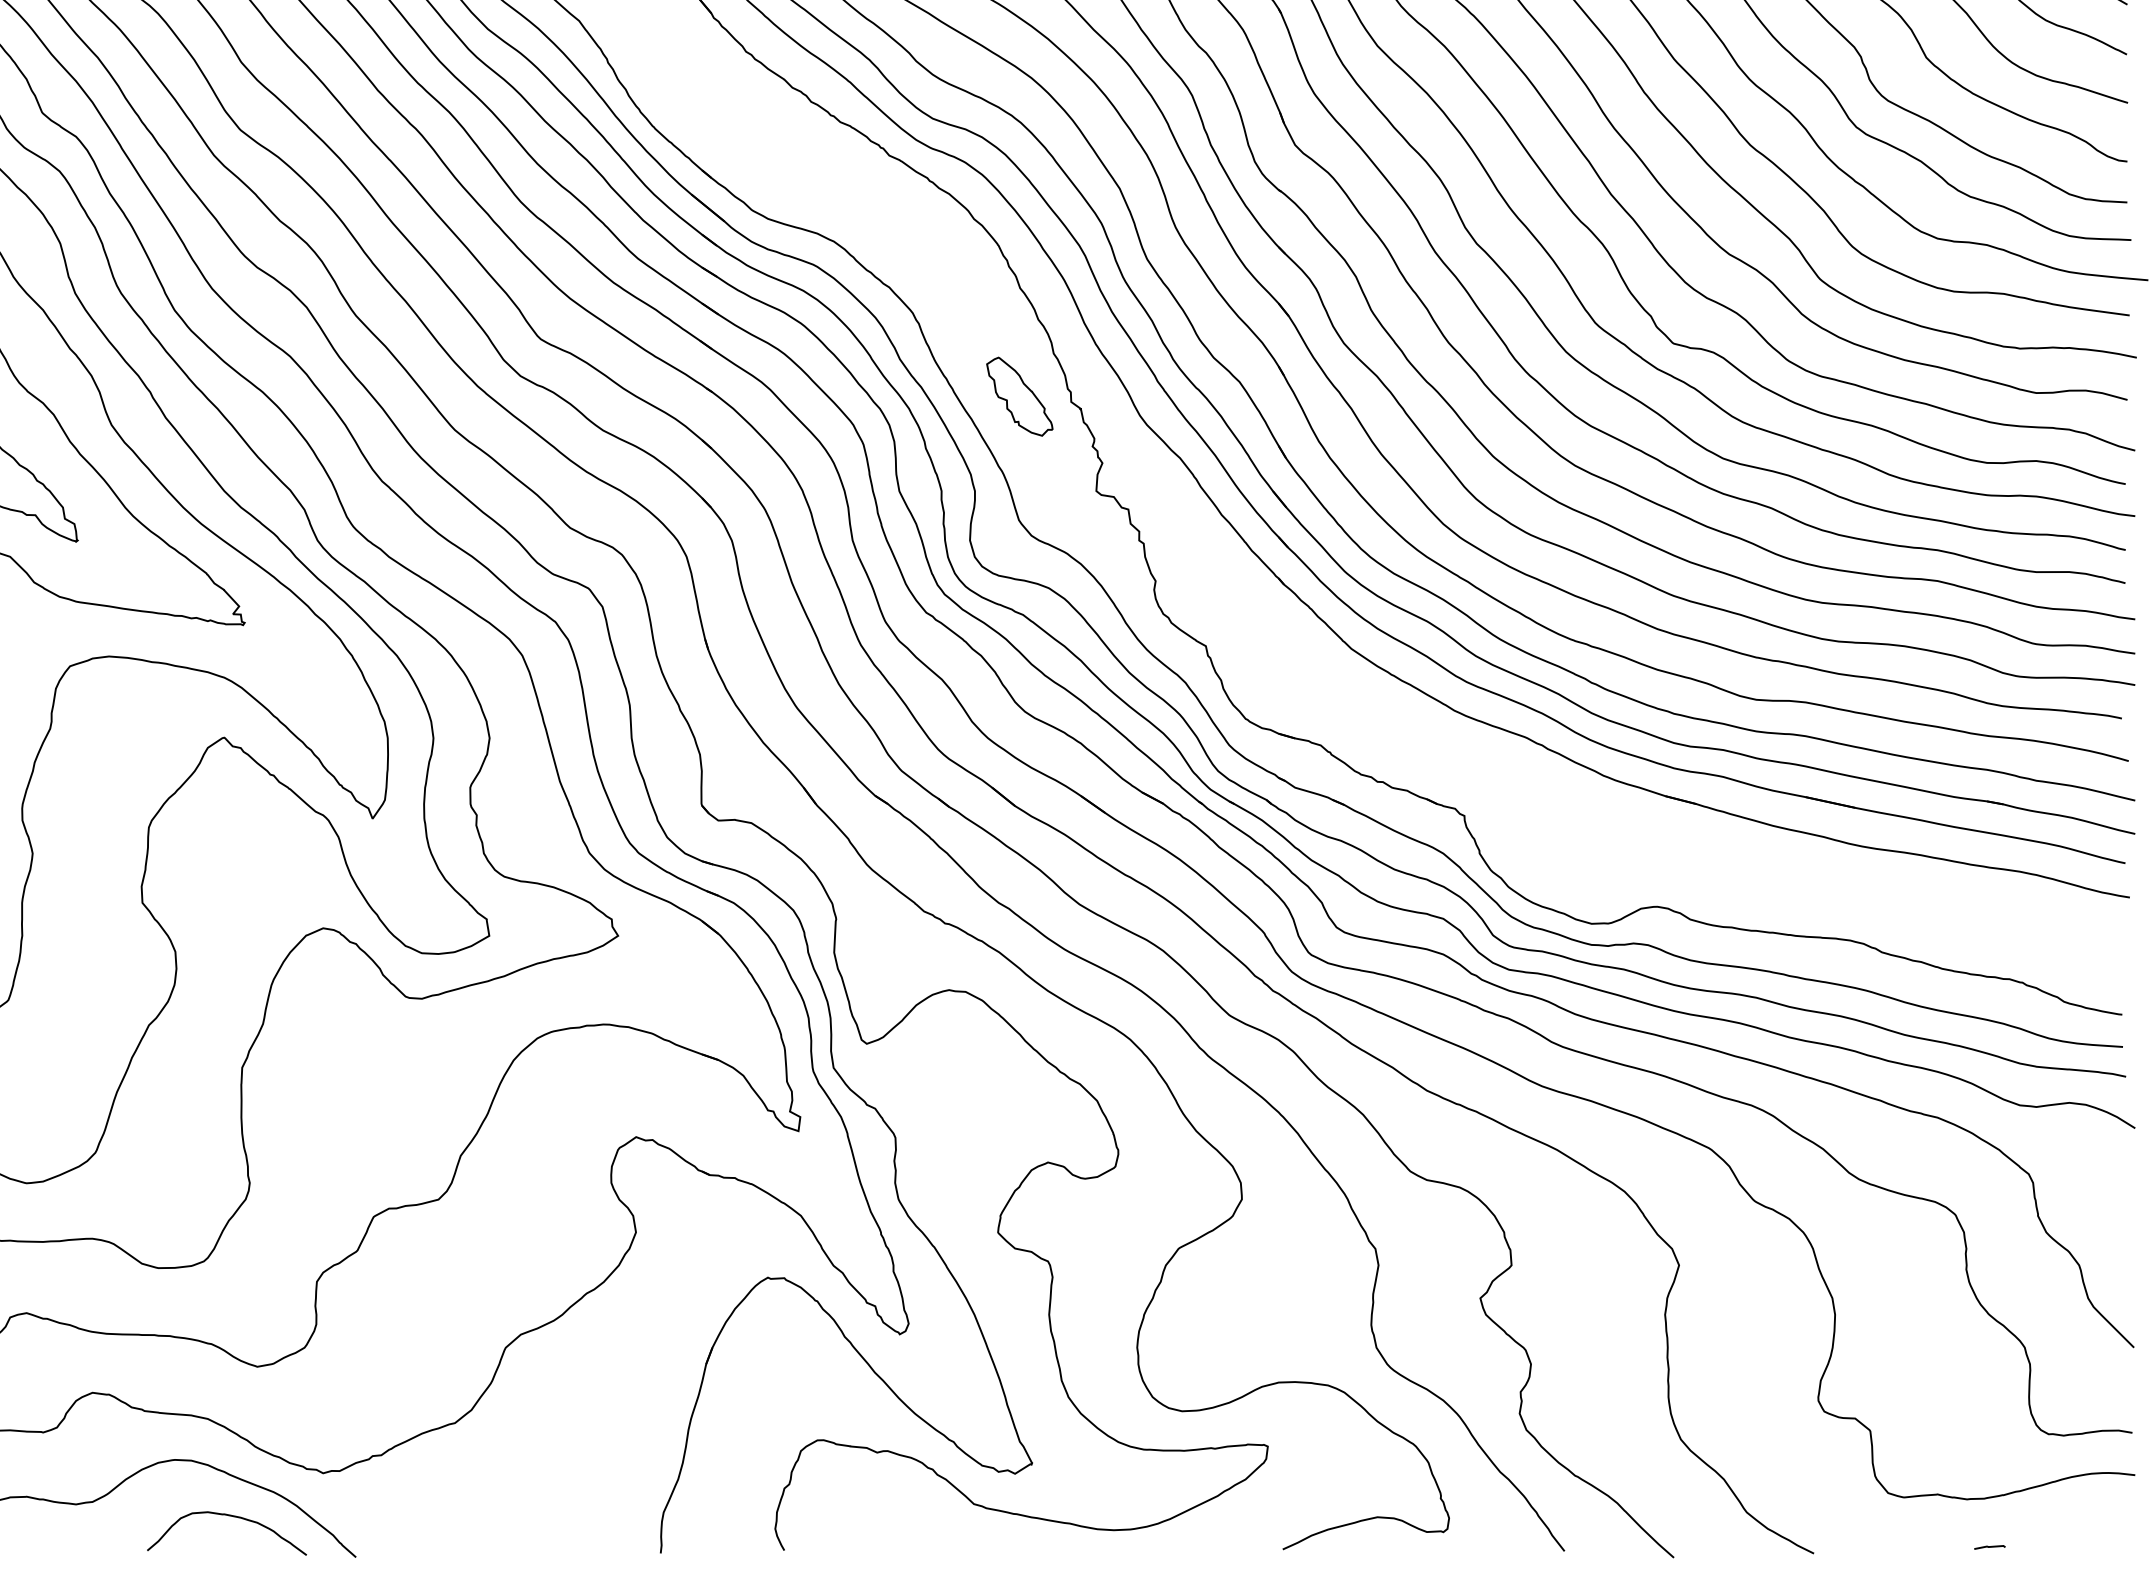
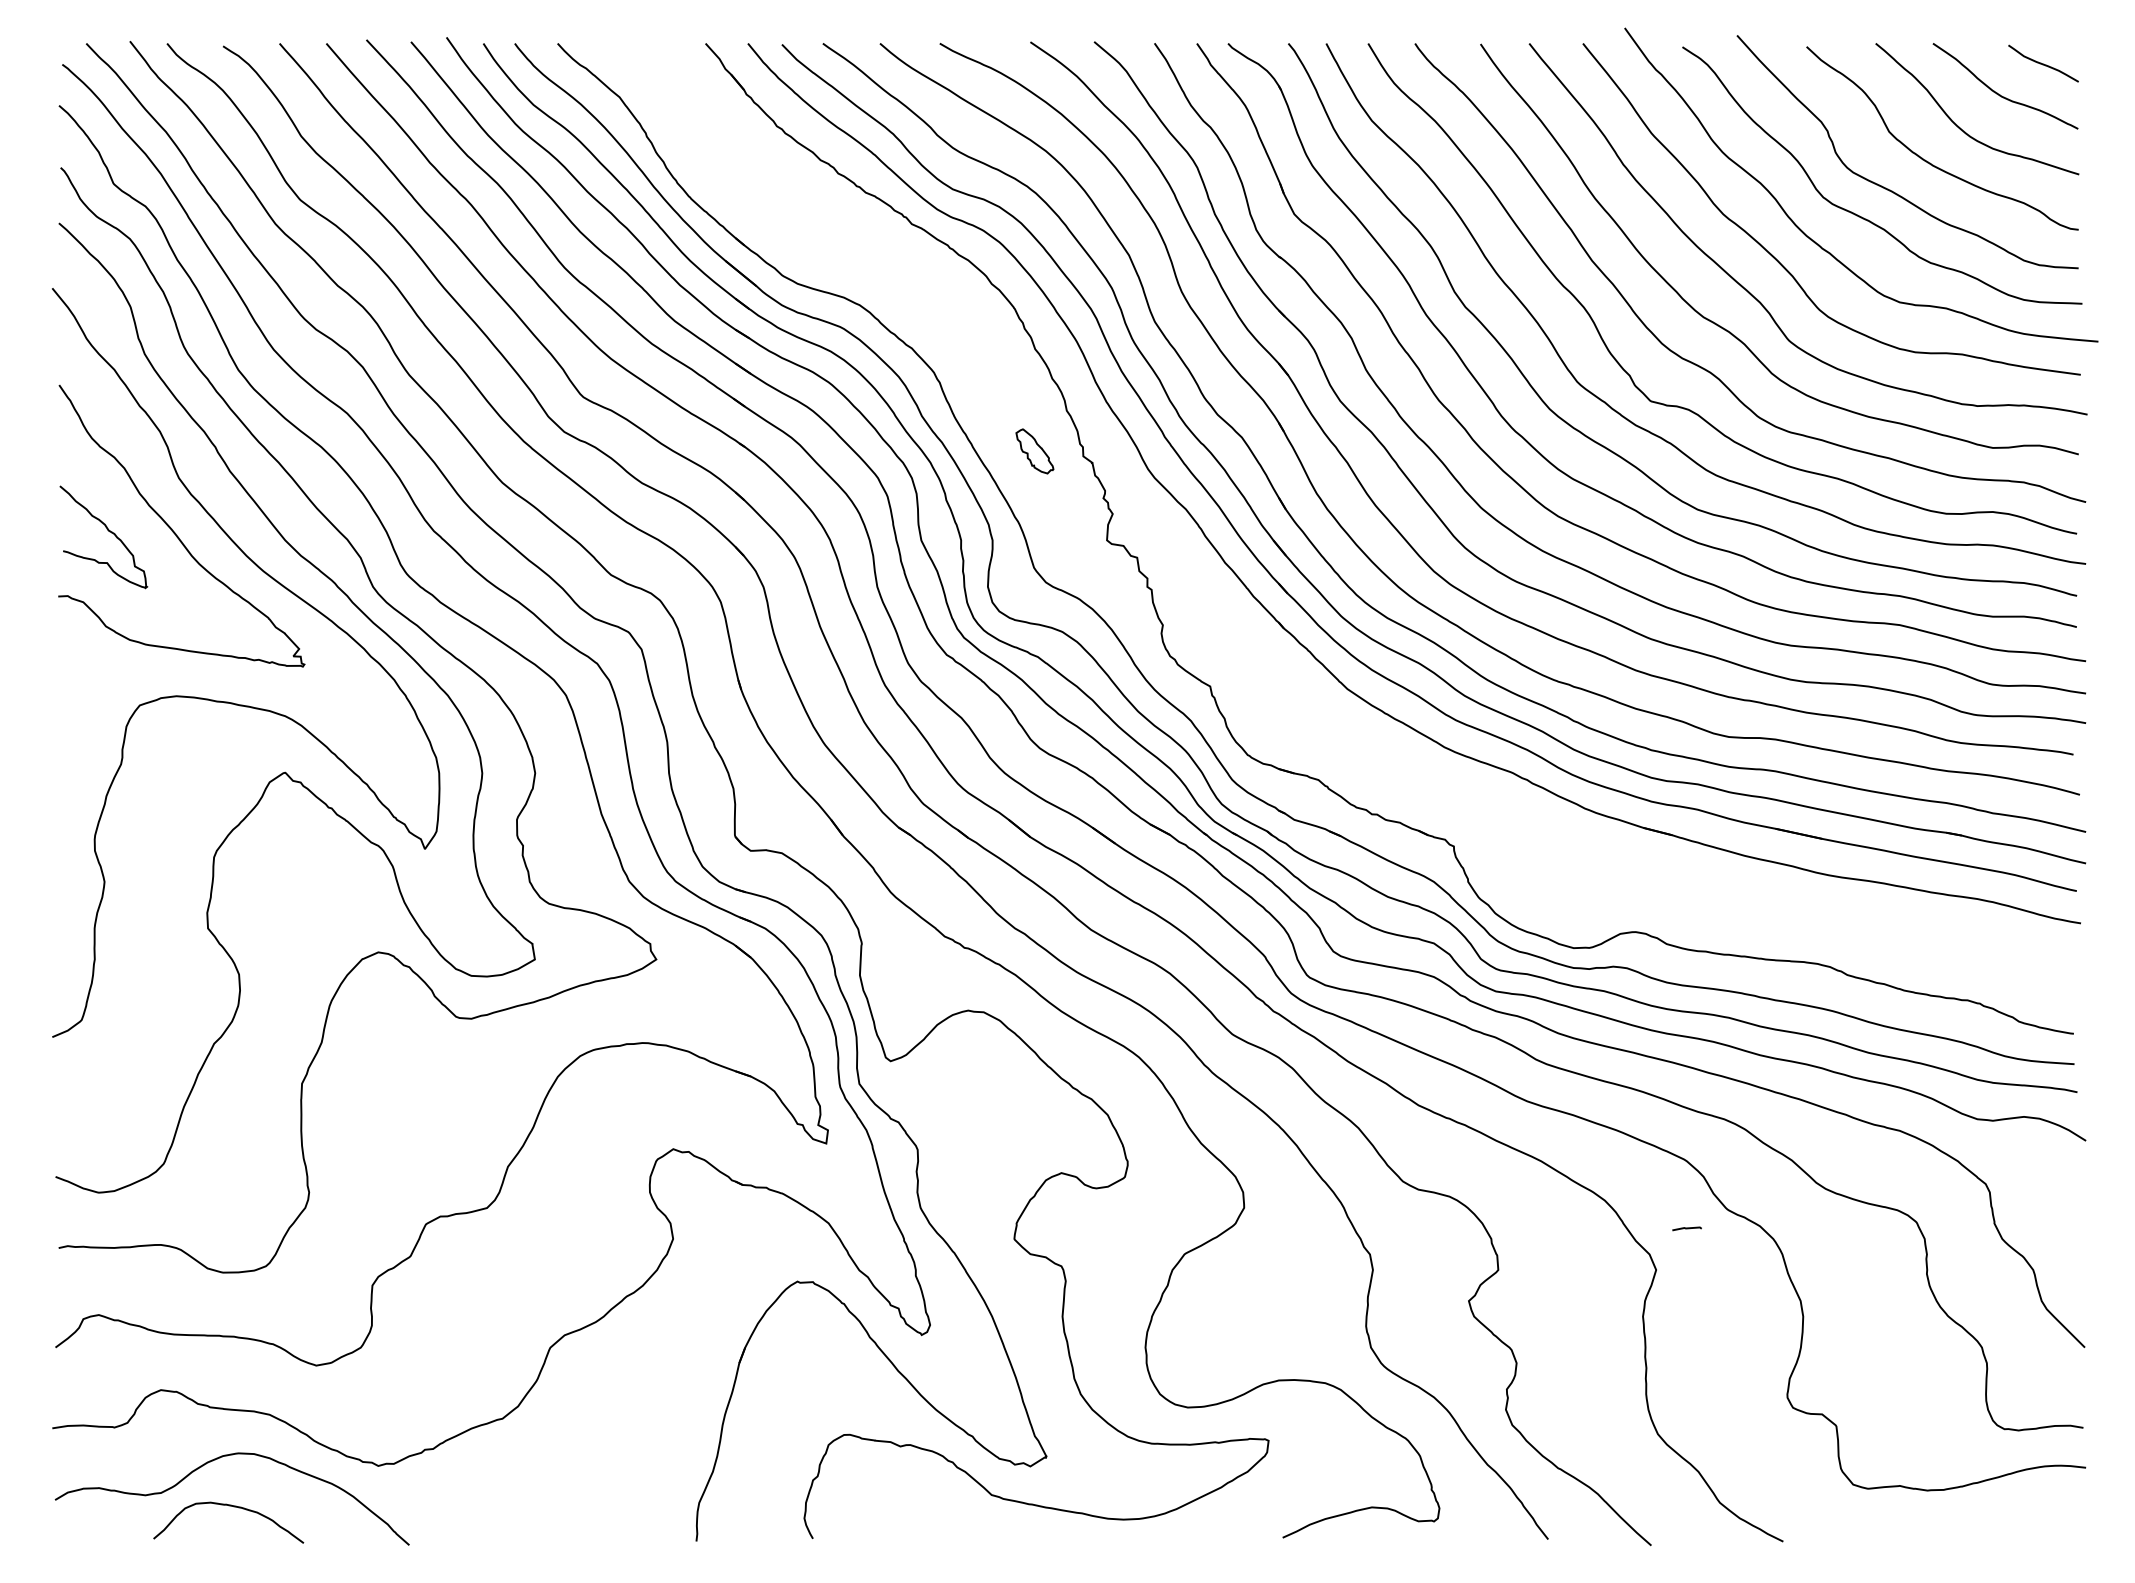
part: (1019, 396) -> (1034, 451), size x0.6
curve: (232, 1517) -> (233, 1507), moved
line: (1989, 1547) -> (1686, 1228), moved

